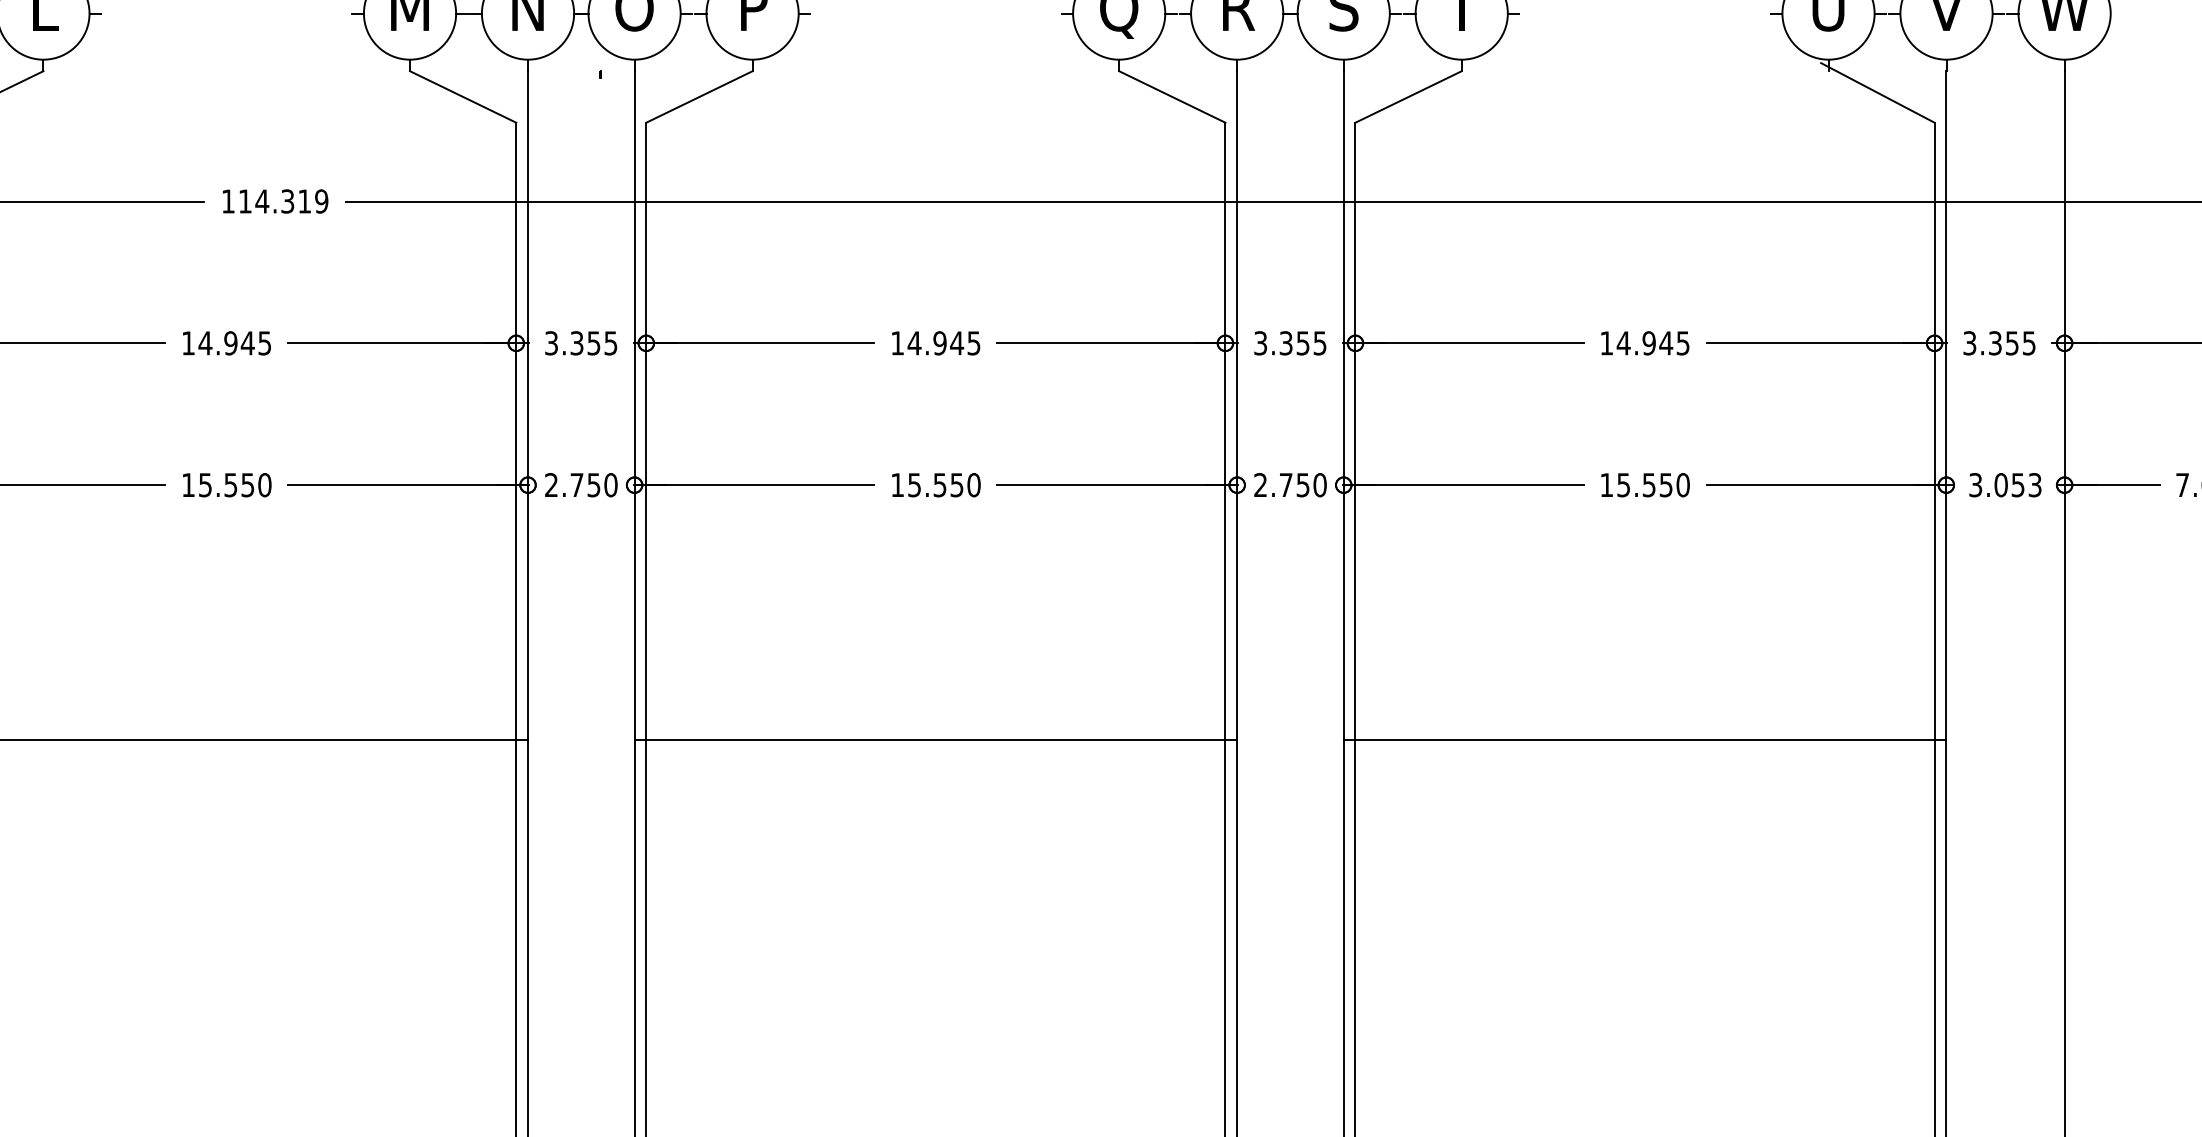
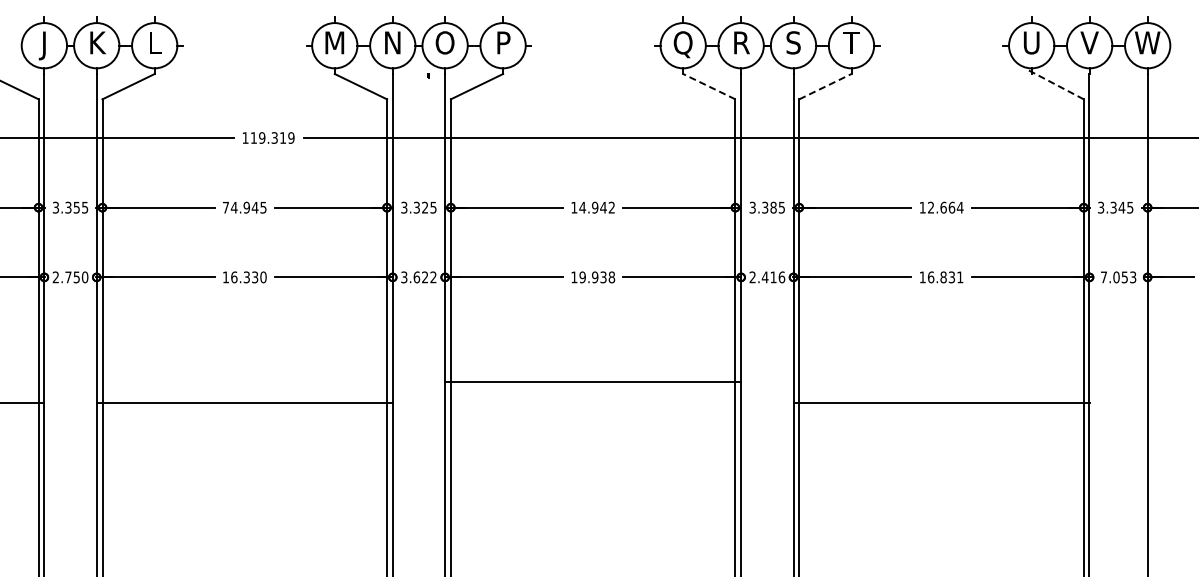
line: (1876, 92) -> (1055, 84), solid -> dashed
line: (1170, 96) -> (708, 86), solid -> dashed
line: (1408, 96) -> (825, 86), solid -> dashed
text: (260, 200) -> (261, 137), 114.319 -> 119.319
text: (187, 342) -> (225, 207), 14.945 -> 74.945
text: (594, 342) -> (425, 207), 3.355 -> 3.325
text: (973, 342) -> (611, 207), 14.945 -> 14.942
text: (1302, 342) -> (773, 207), 3.355 -> 3.385
text: (1653, 342) -> (945, 207), 14.945 -> 12.664
text: (2011, 342) -> (1121, 207), 3.355 -> 3.345
text: (944, 483) -> (597, 276), 15.550 -> 19.938
text: (226, 485) -> (244, 277), 15.550 -> 16.330
text: (580, 485) -> (418, 277), 2.750 -> 3.622
text: (1302, 485) -> (773, 277), 2.750 -> 2.416
text: (1653, 485) -> (945, 277), 15.550 -> 16.831
text: (1974, 485) -> (1103, 277), 3.053 -> 7.053
line: (936, 739) -> (593, 381), moved

